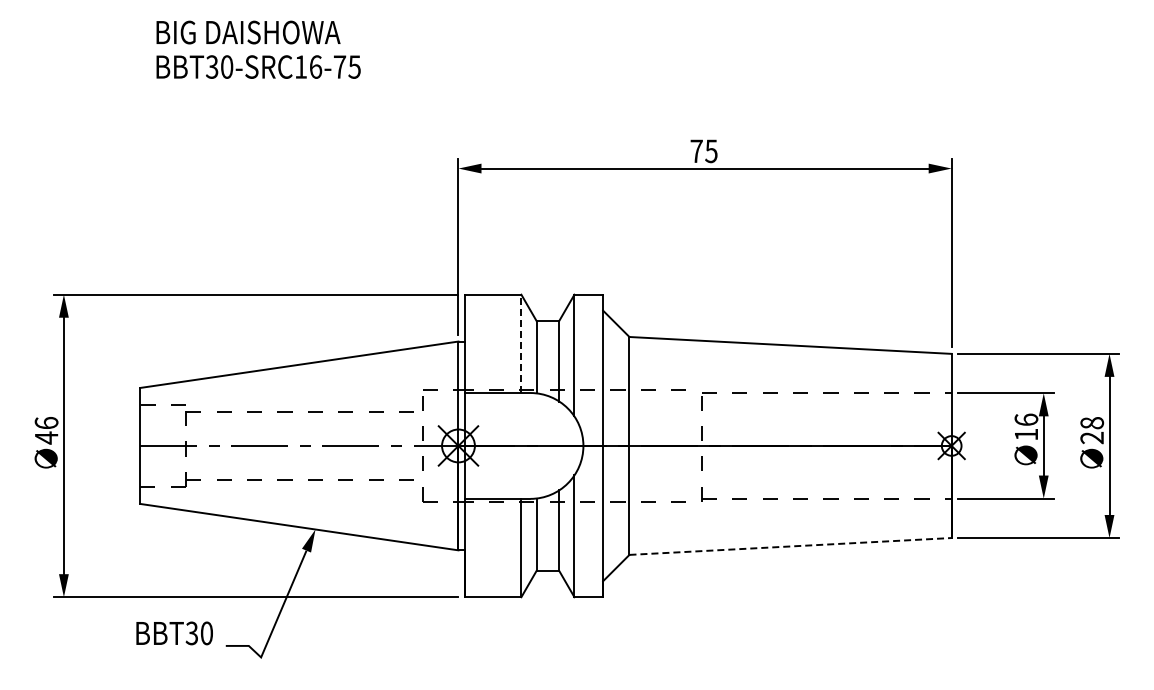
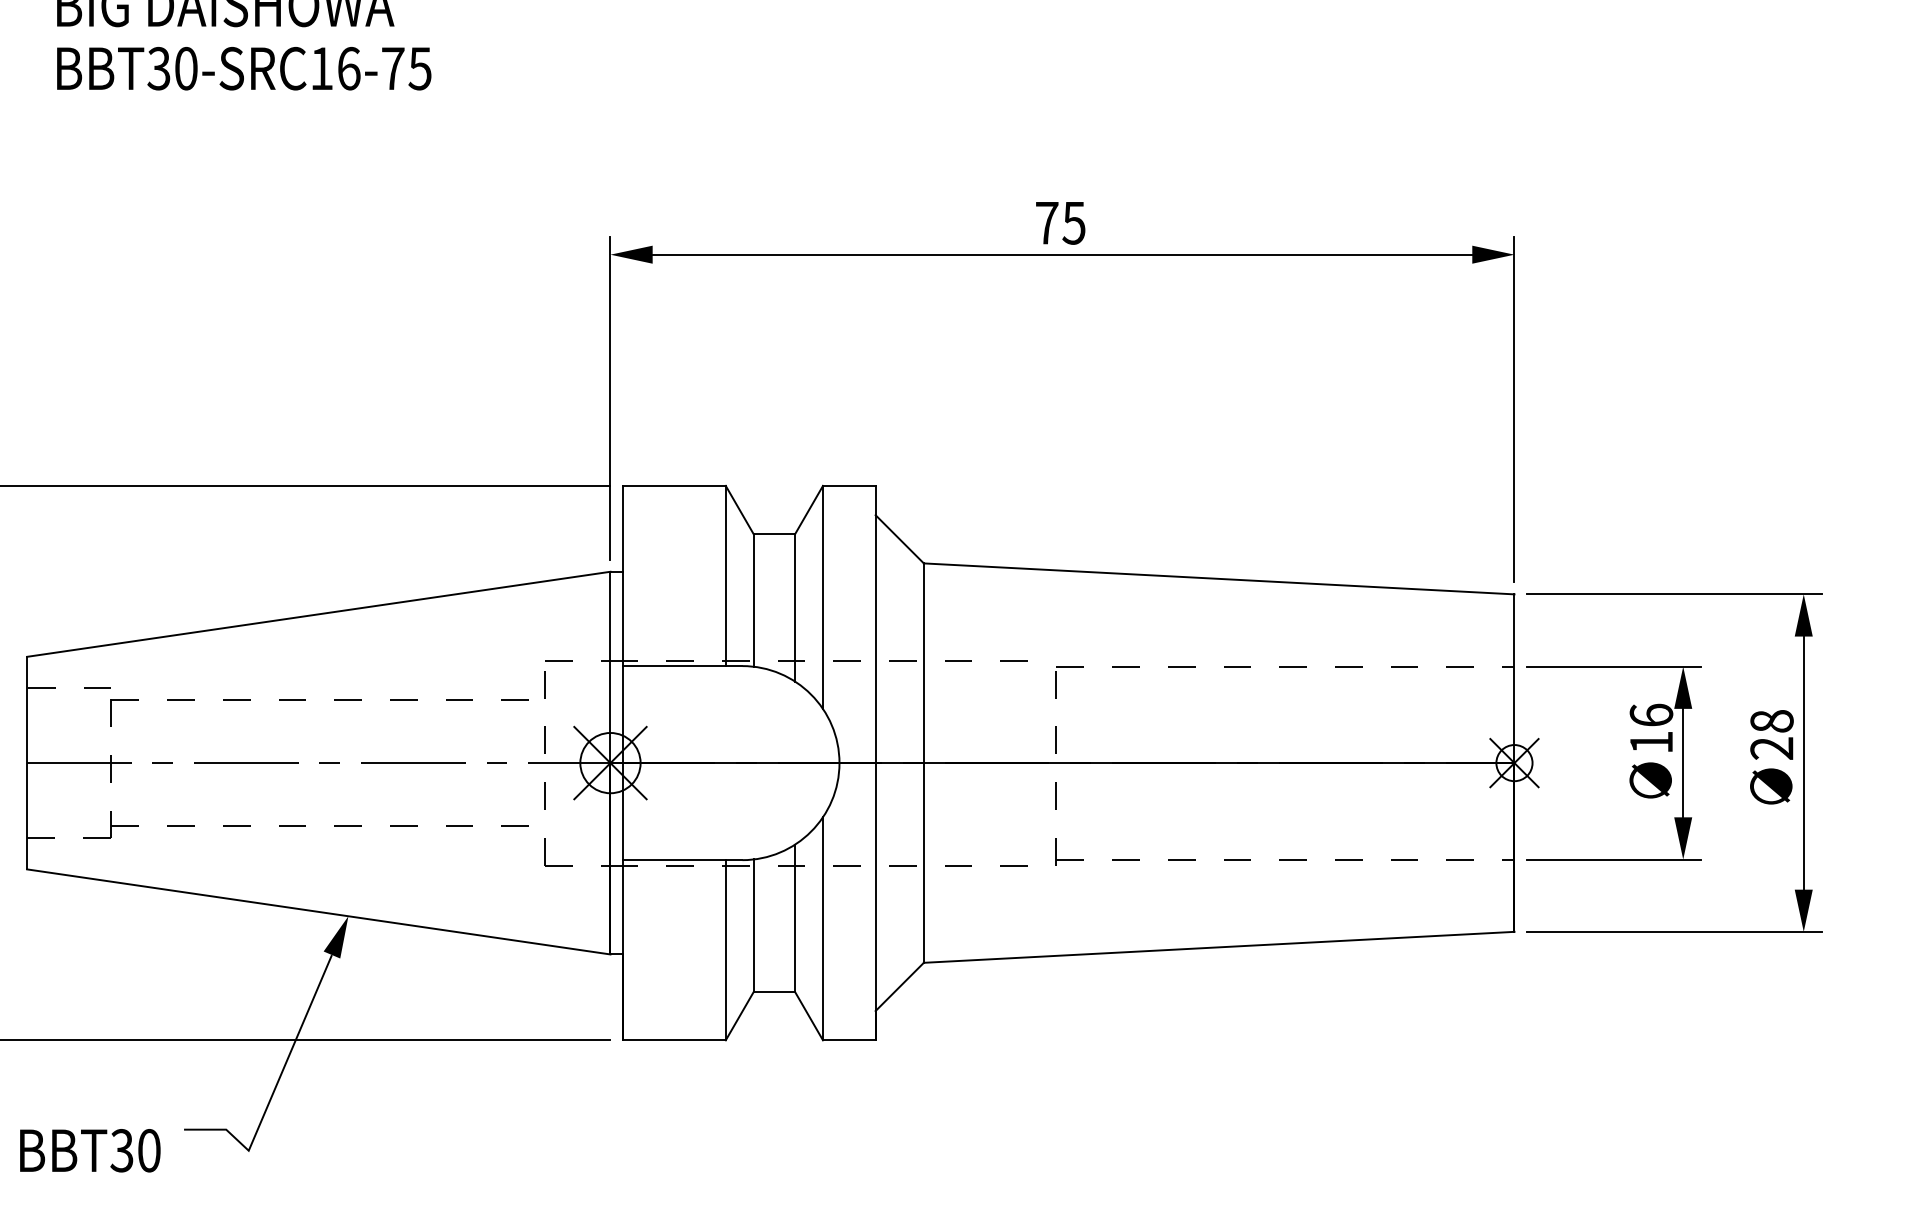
line: (521, 343) -> (725, 575), dashed -> solid
line: (791, 546) -> (1220, 947), dashed -> solid
text: (174, 633) -> (89, 1150), moved

